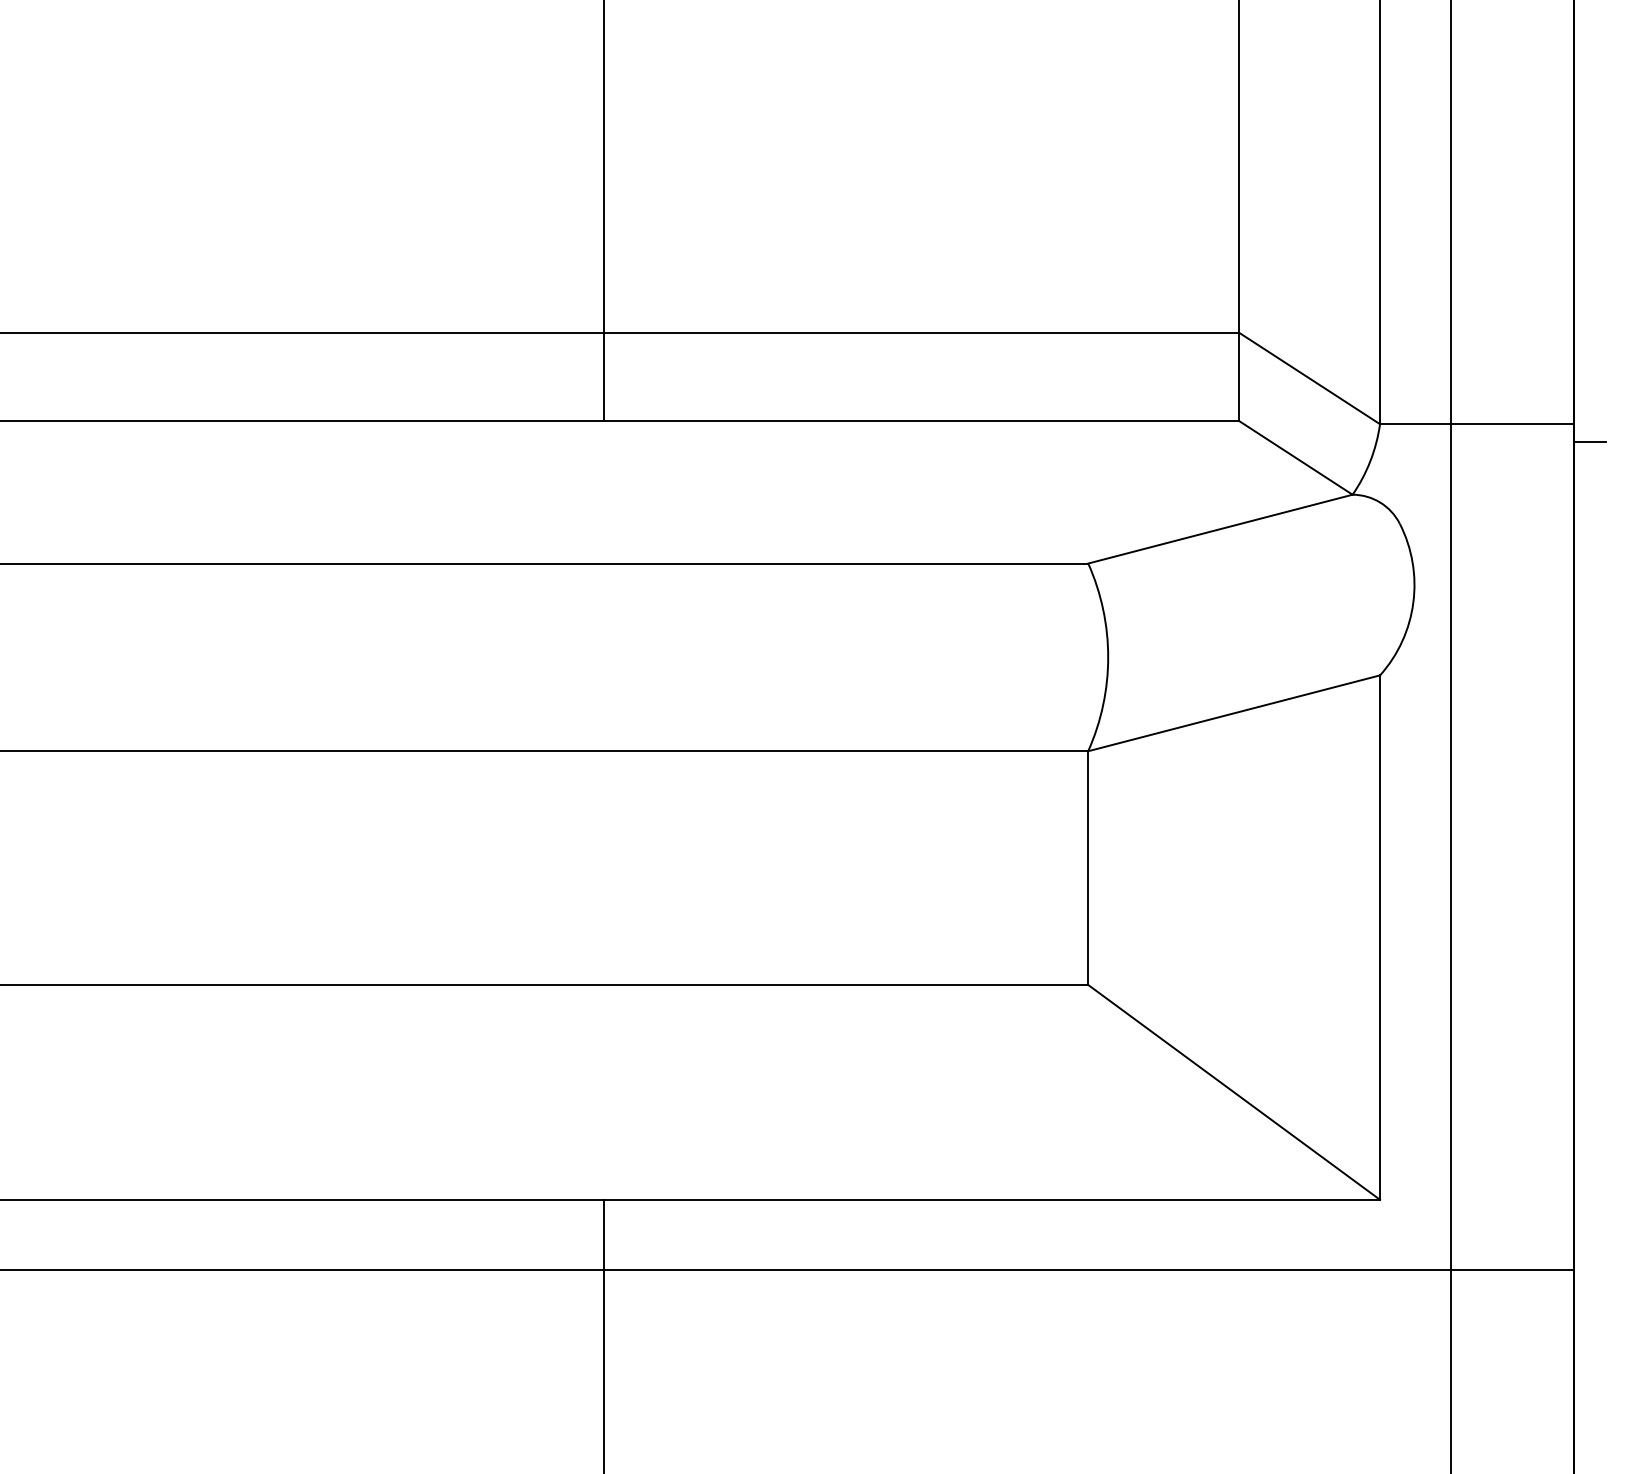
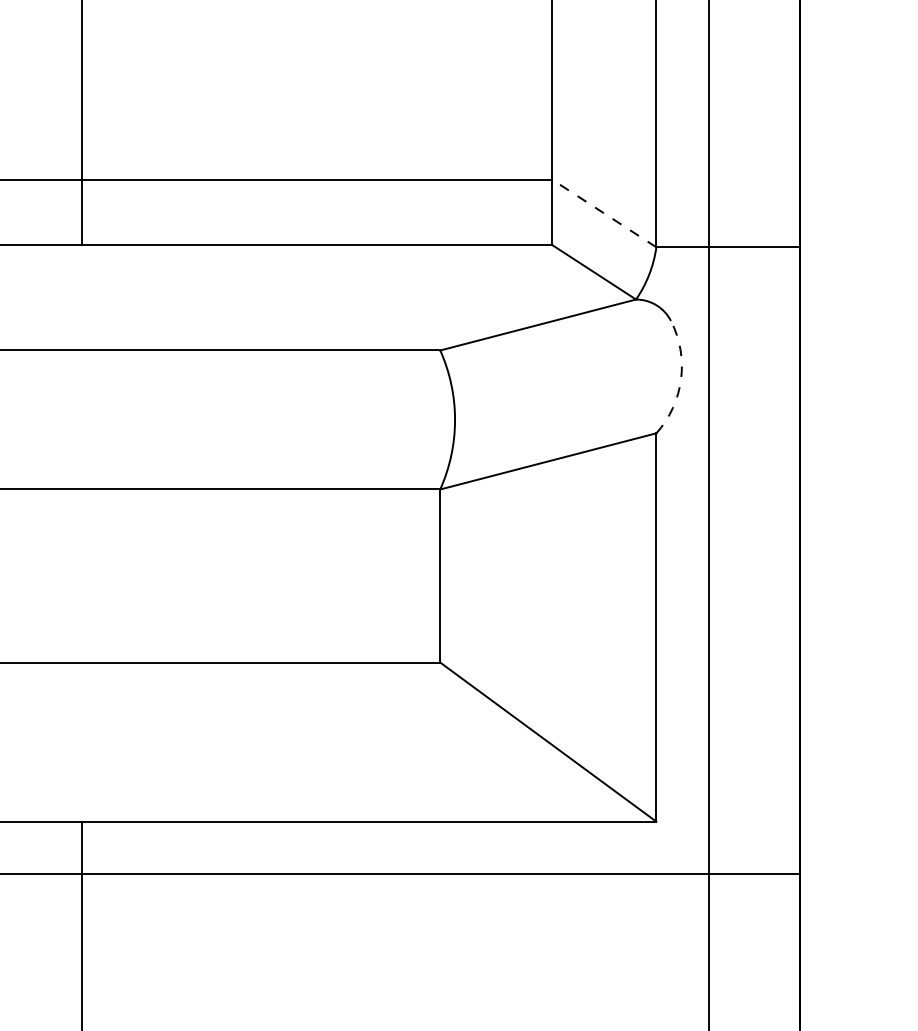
line: (1309, 378) -> (604, 213), solid -> dashed
line: (1589, 441) -> (811, 260), removed
arc: (1413, 602) -> (681, 379), solid -> dashed

